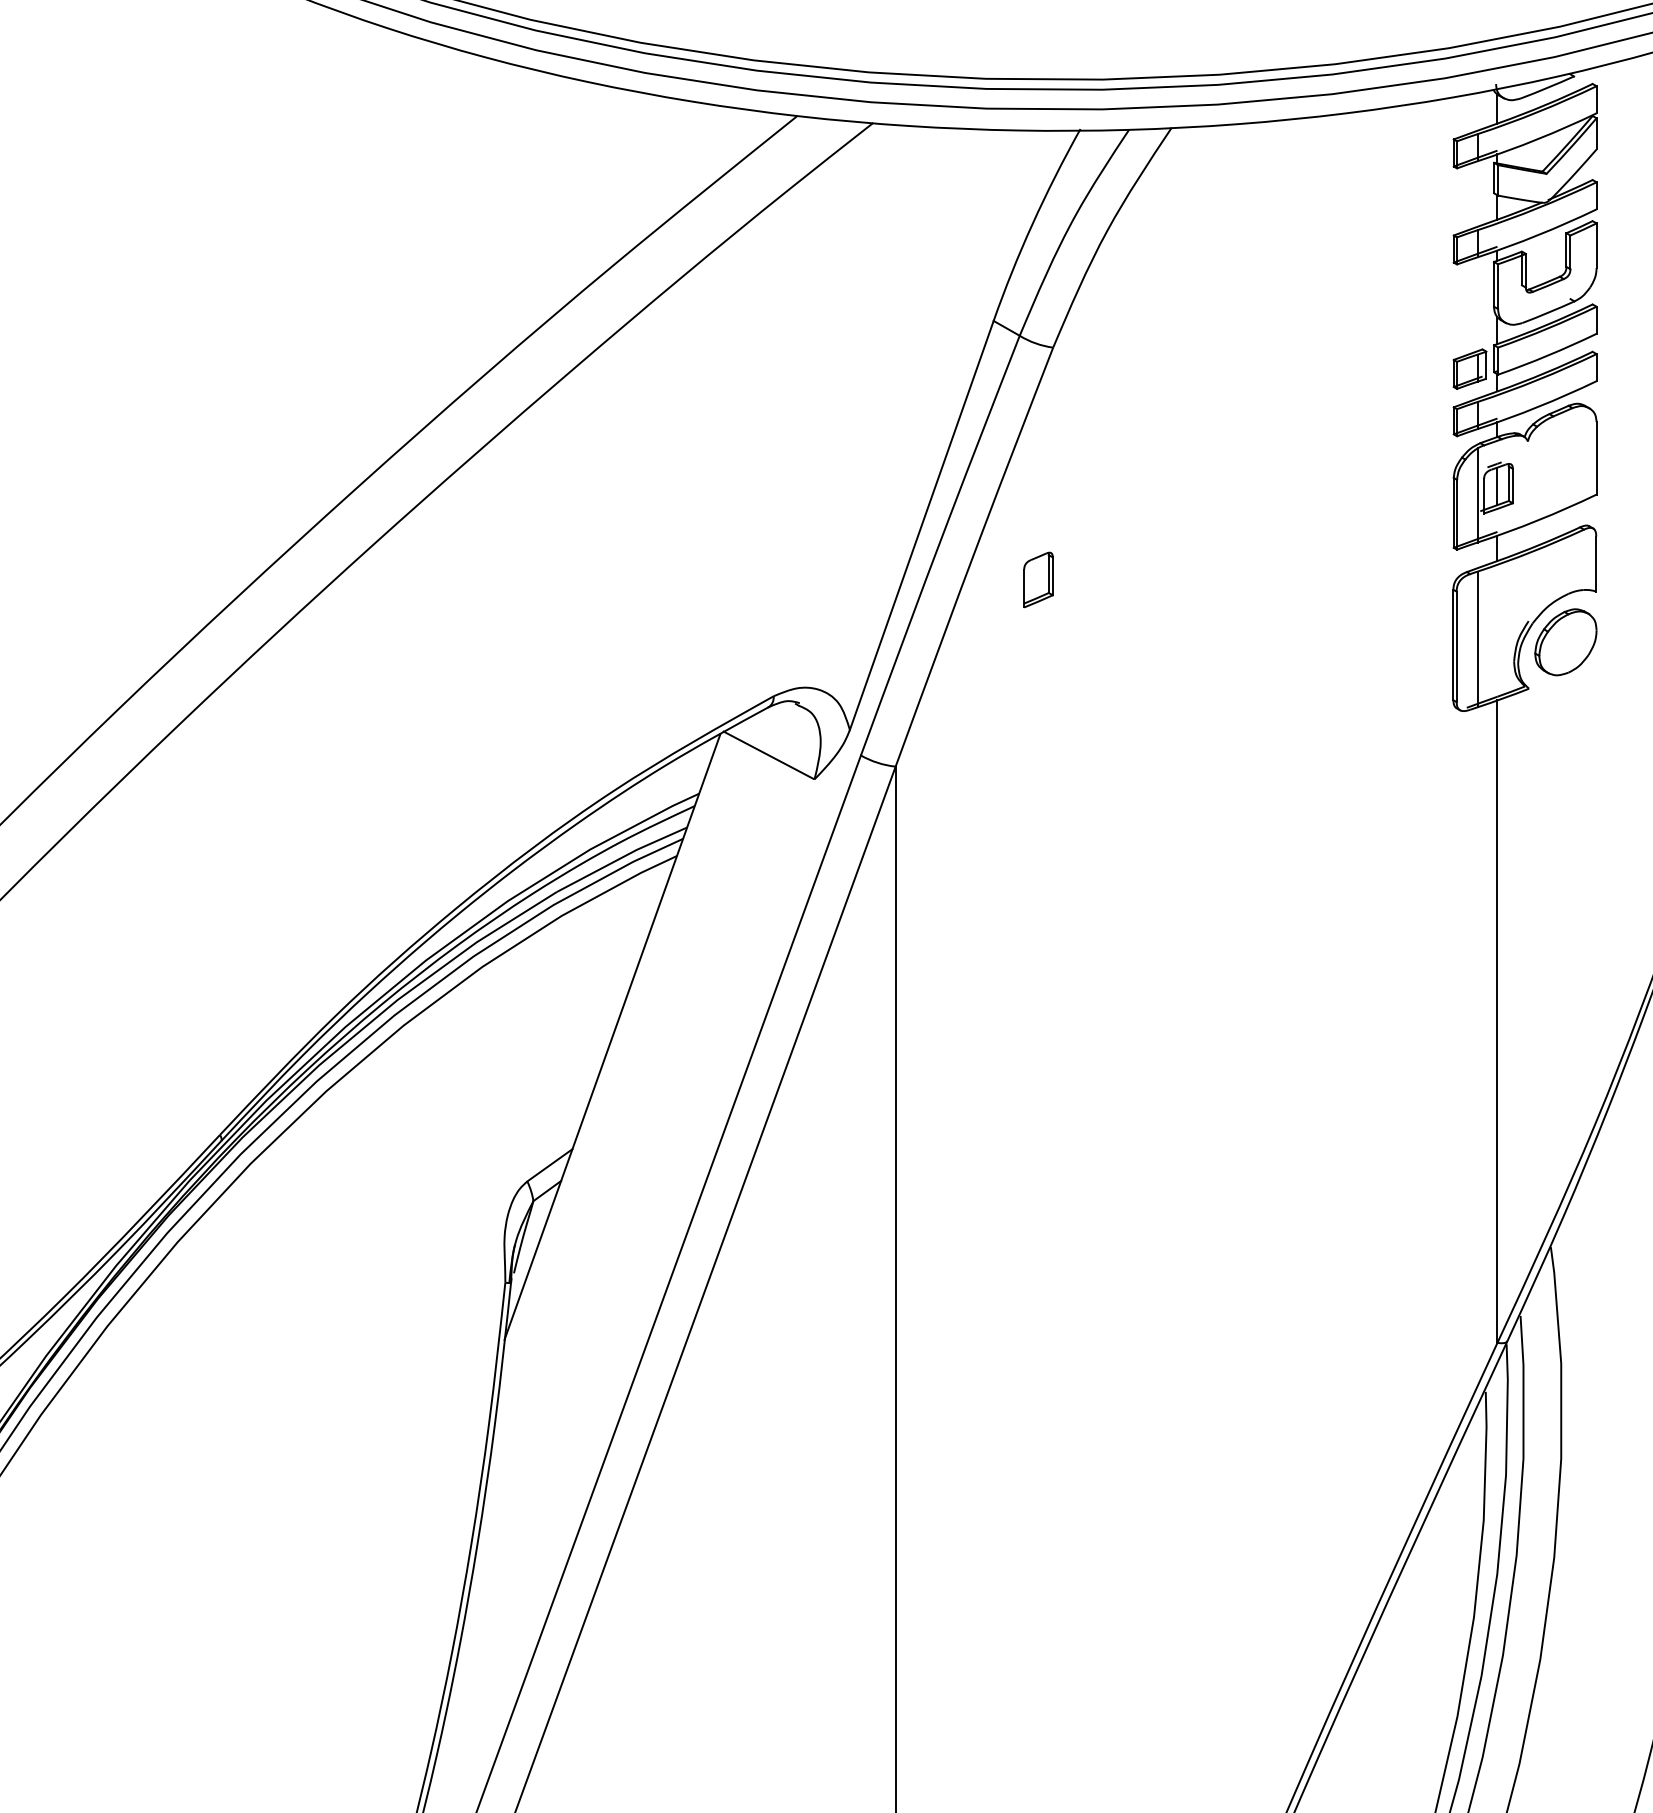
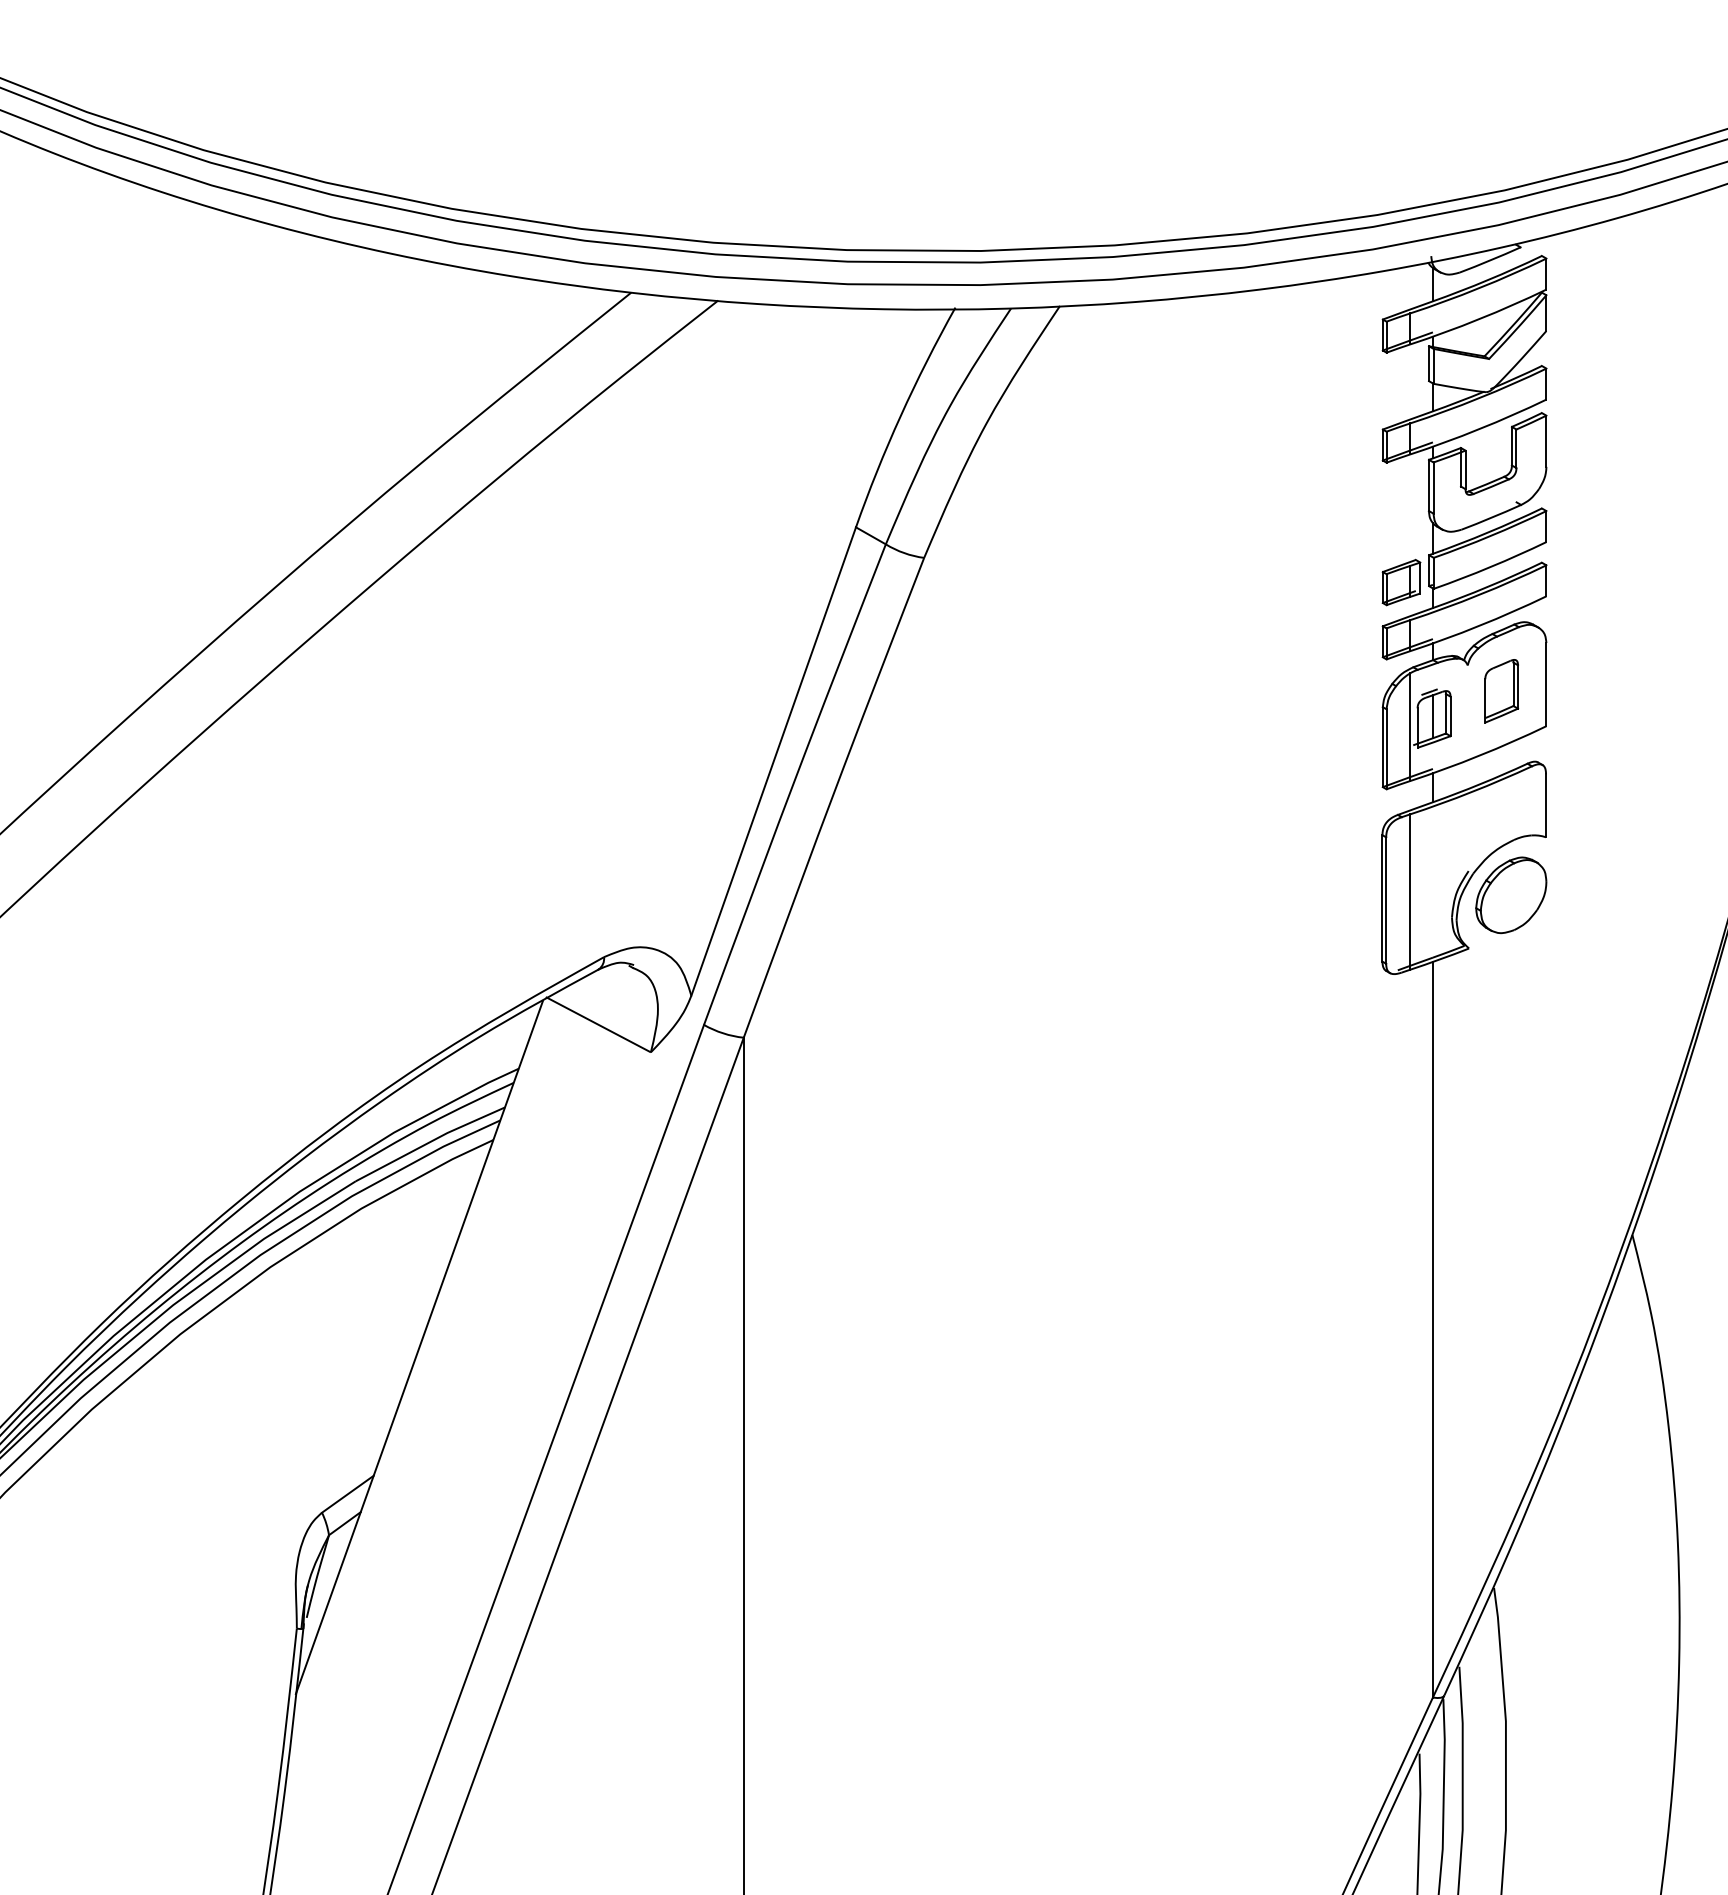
part: (1038, 579) -> (1501, 690), moved

